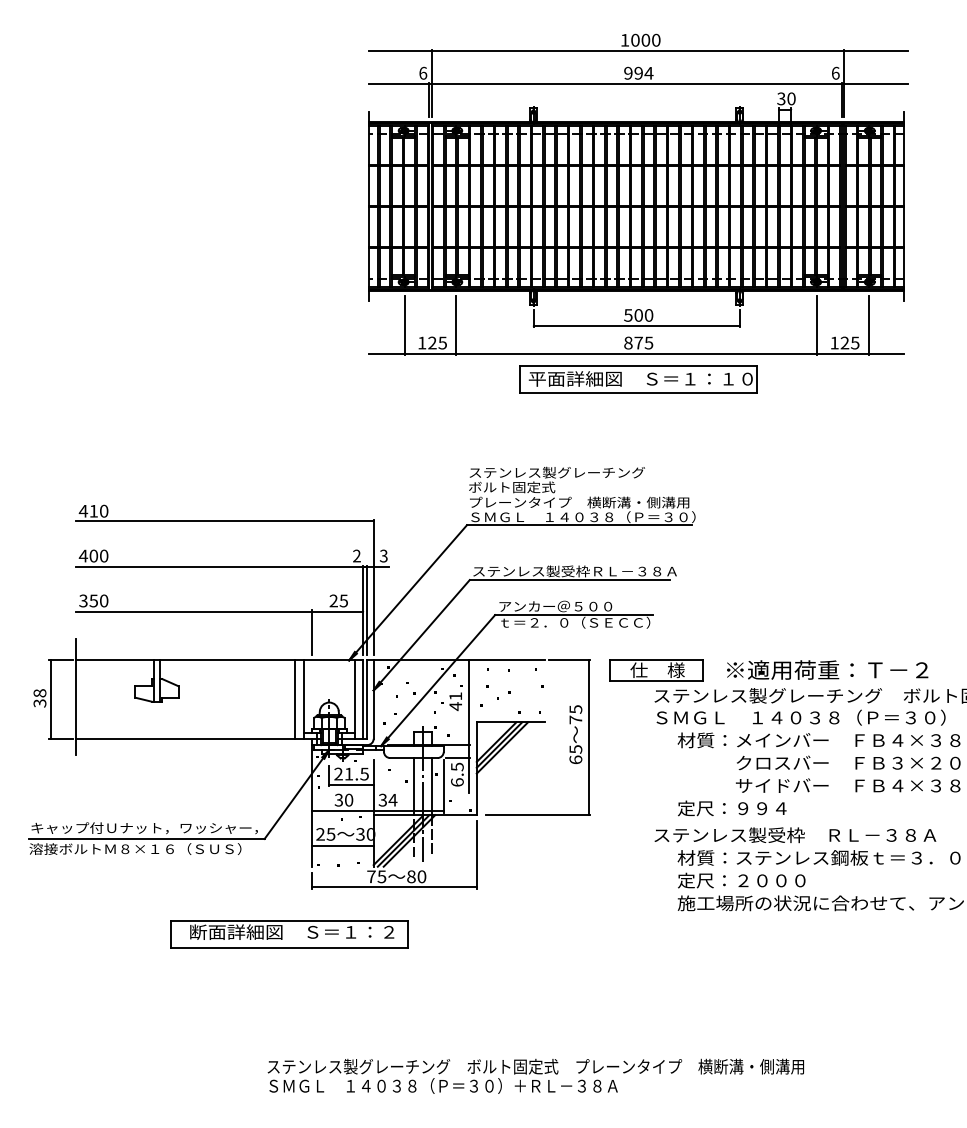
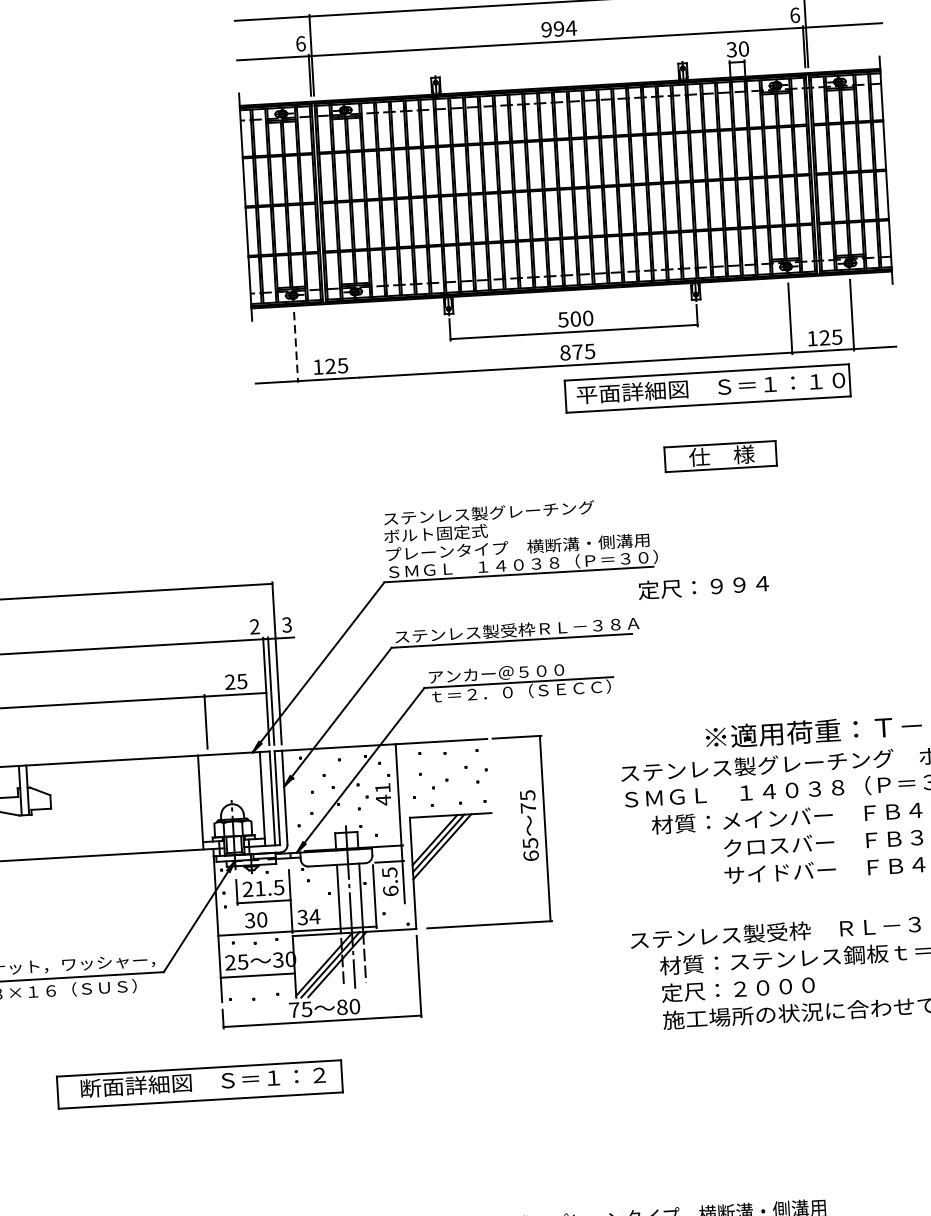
line: (456, 325) -> (358, 343), removed
line: (404, 326) -> (295, 348), solid -> dashed
part: (638, 379) -> (708, 388), moved
part: (656, 670) -> (720, 456), moved
line: (295, 699) -> (191, 802), removed
text: (732, 808) -> (703, 587), moved

